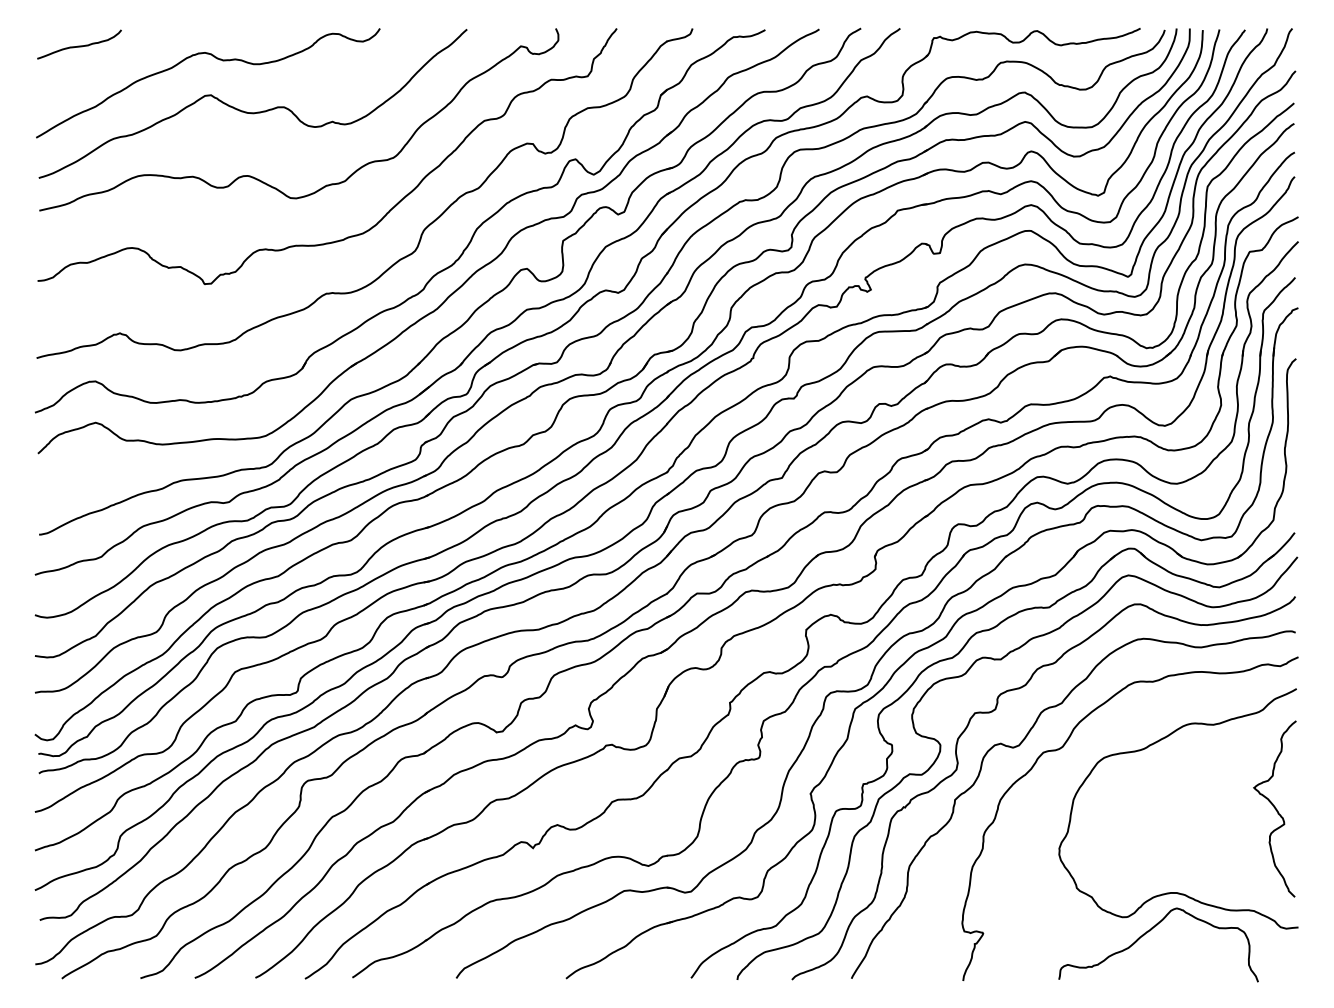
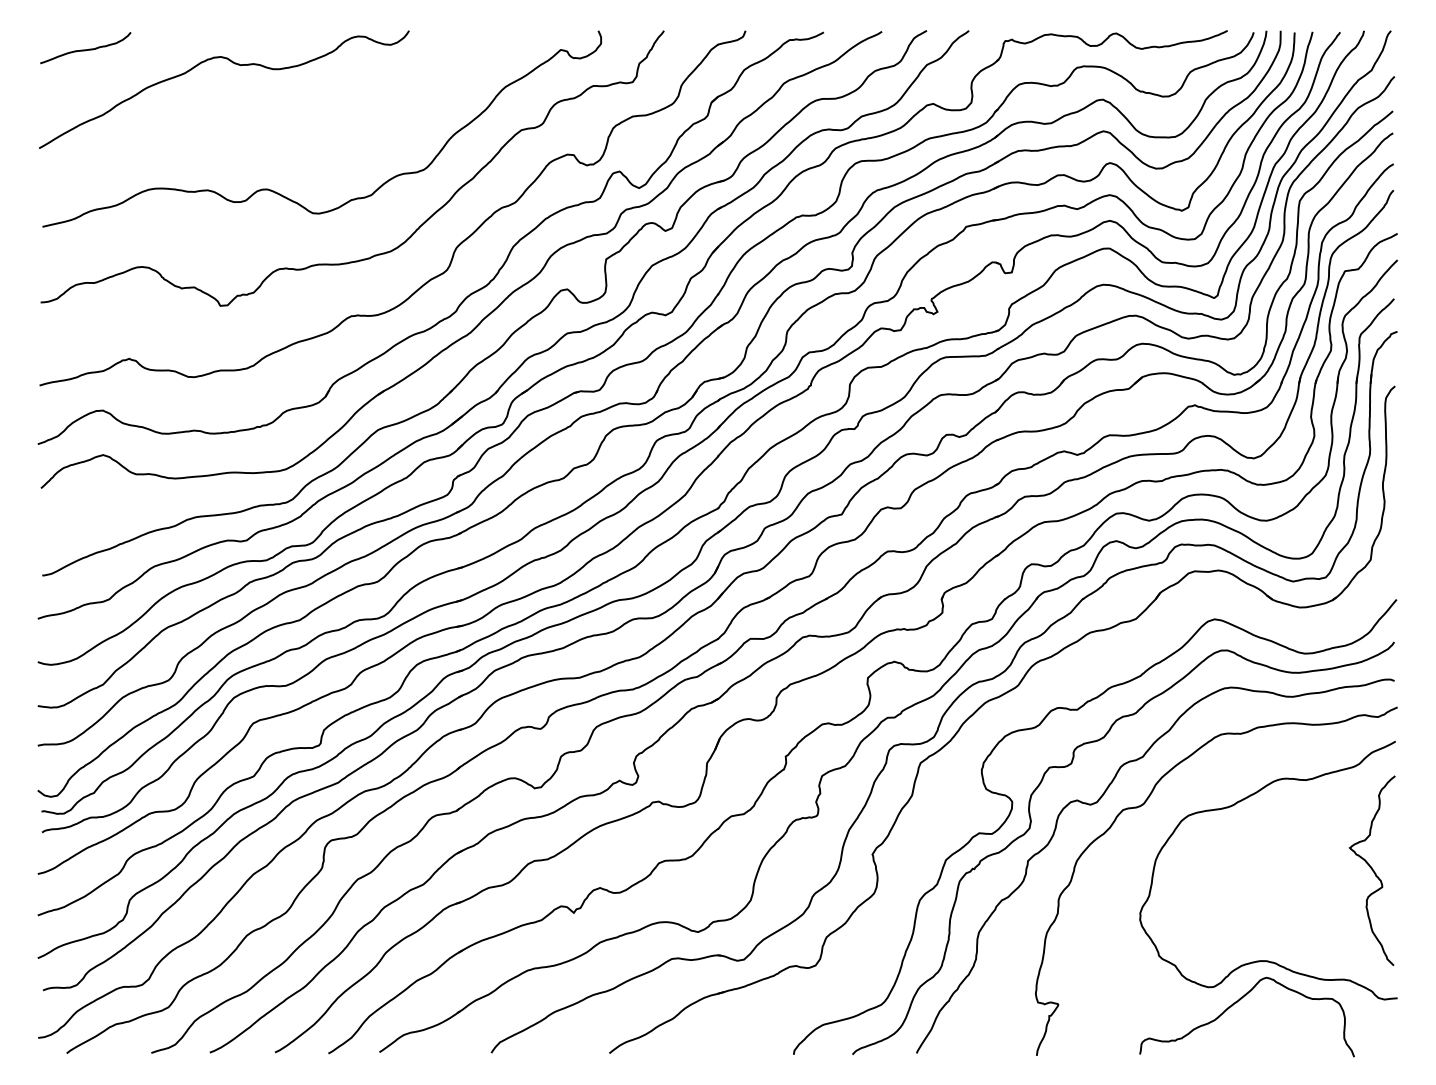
curve: (250, 111) -> (269, 120), removed
part: (893, 752) -> (961, 809), removed

